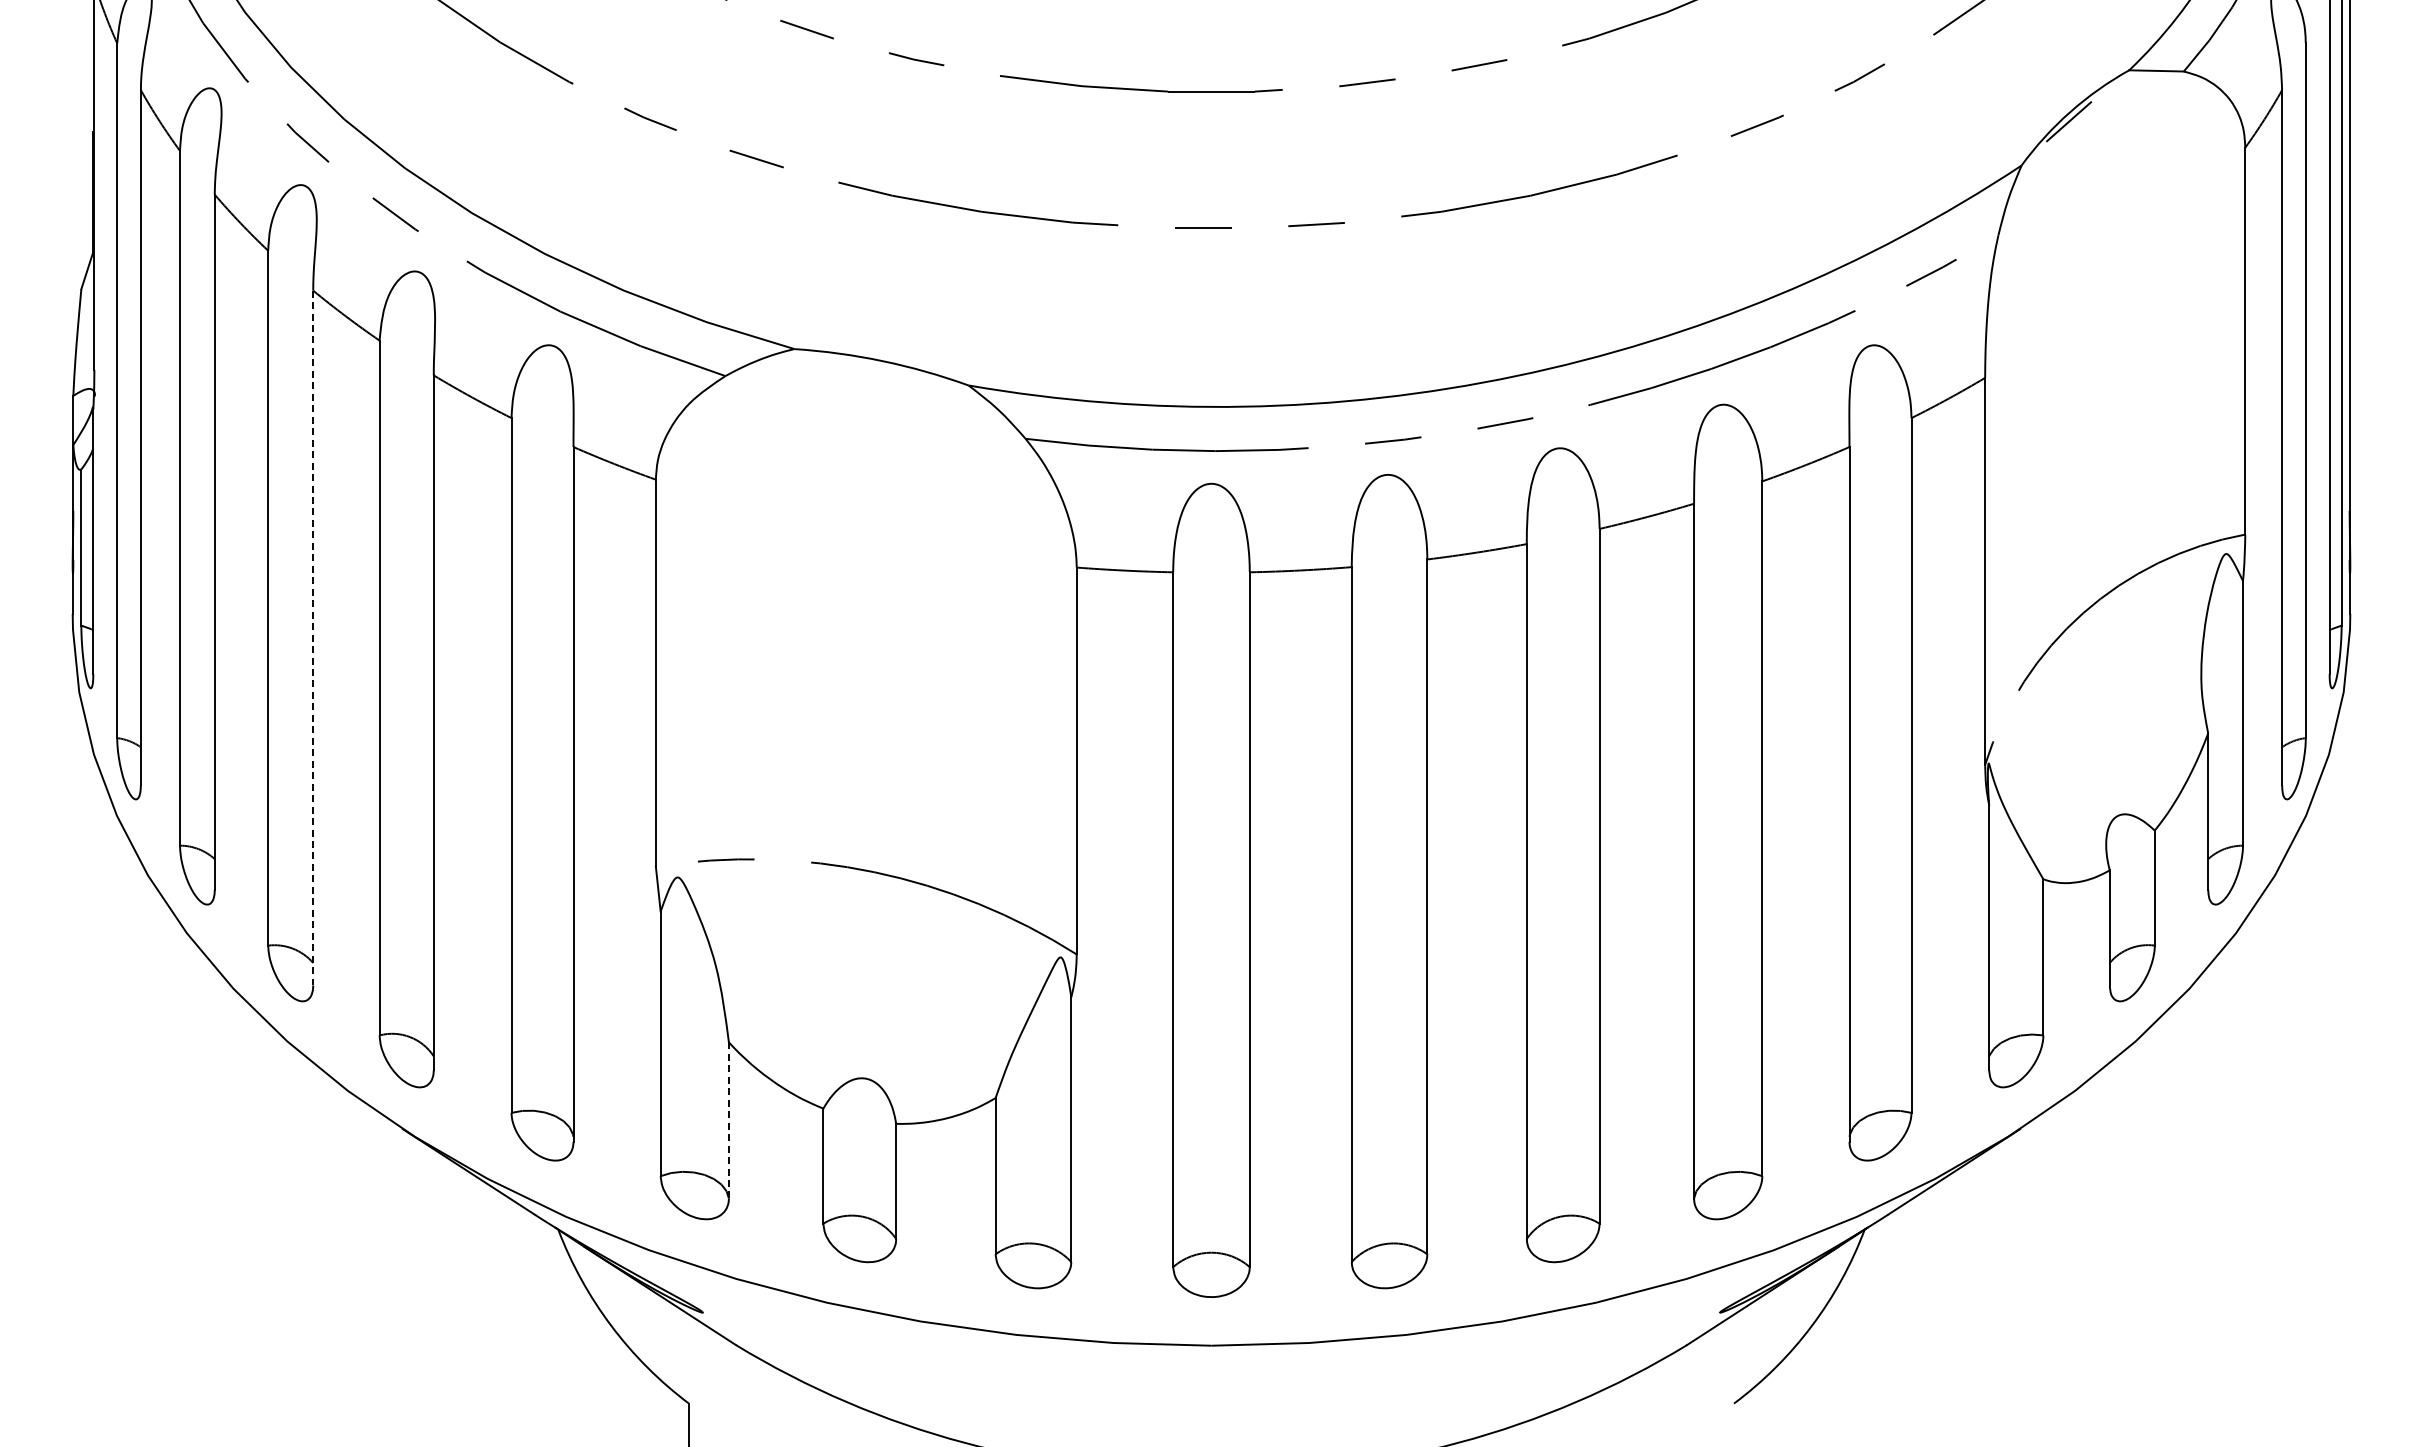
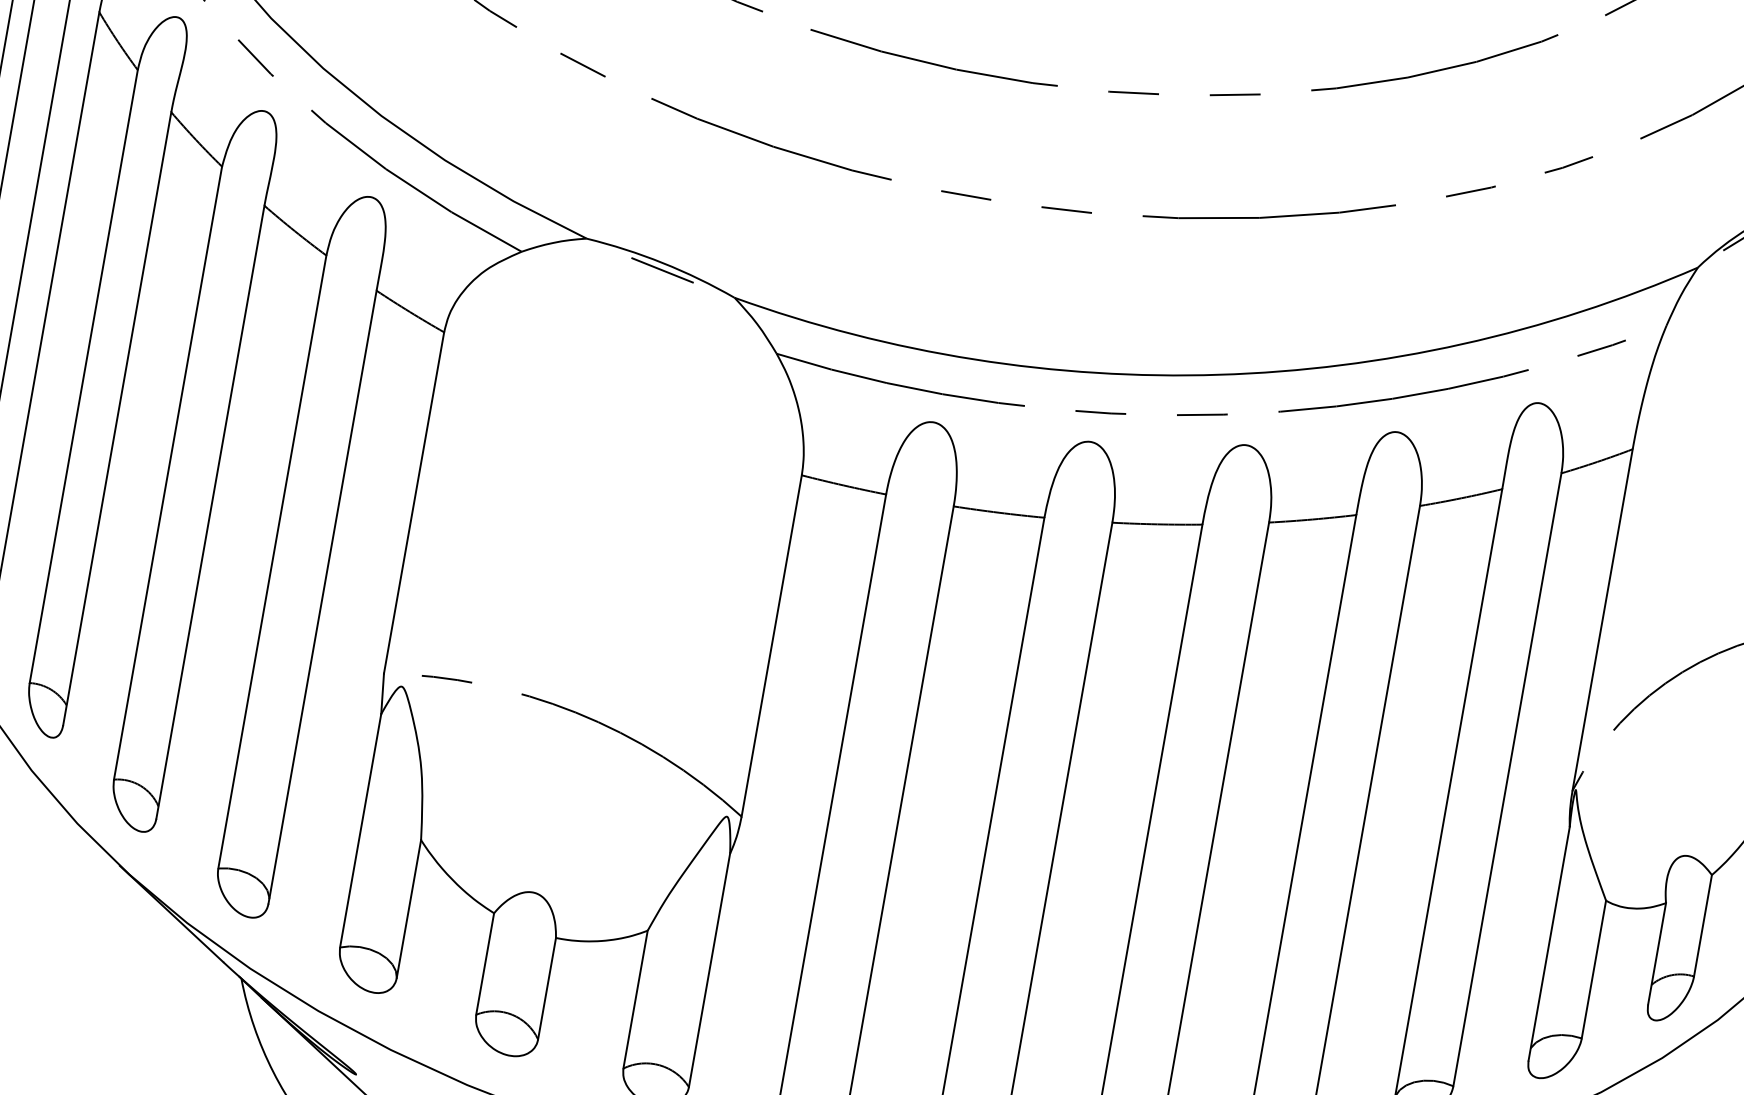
line: (883, 368) -> (662, 269), added
line: (313, 638) -> (117, 419), dashed -> solid
line: (728, 1120) -> (408, 908), dashed -> solid

